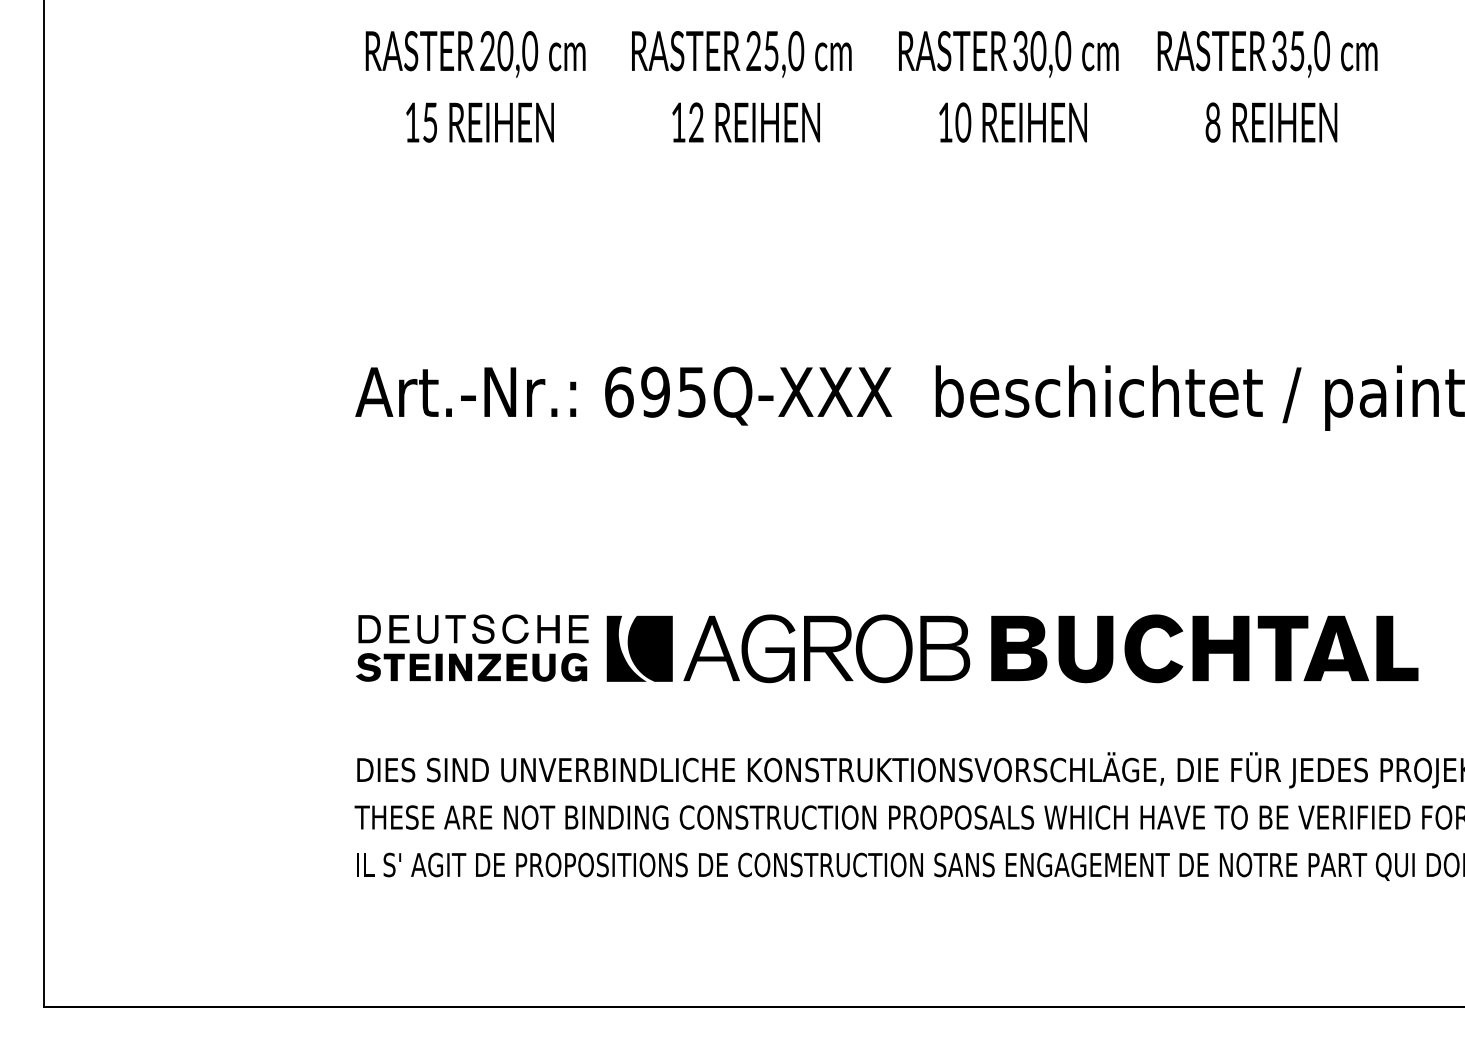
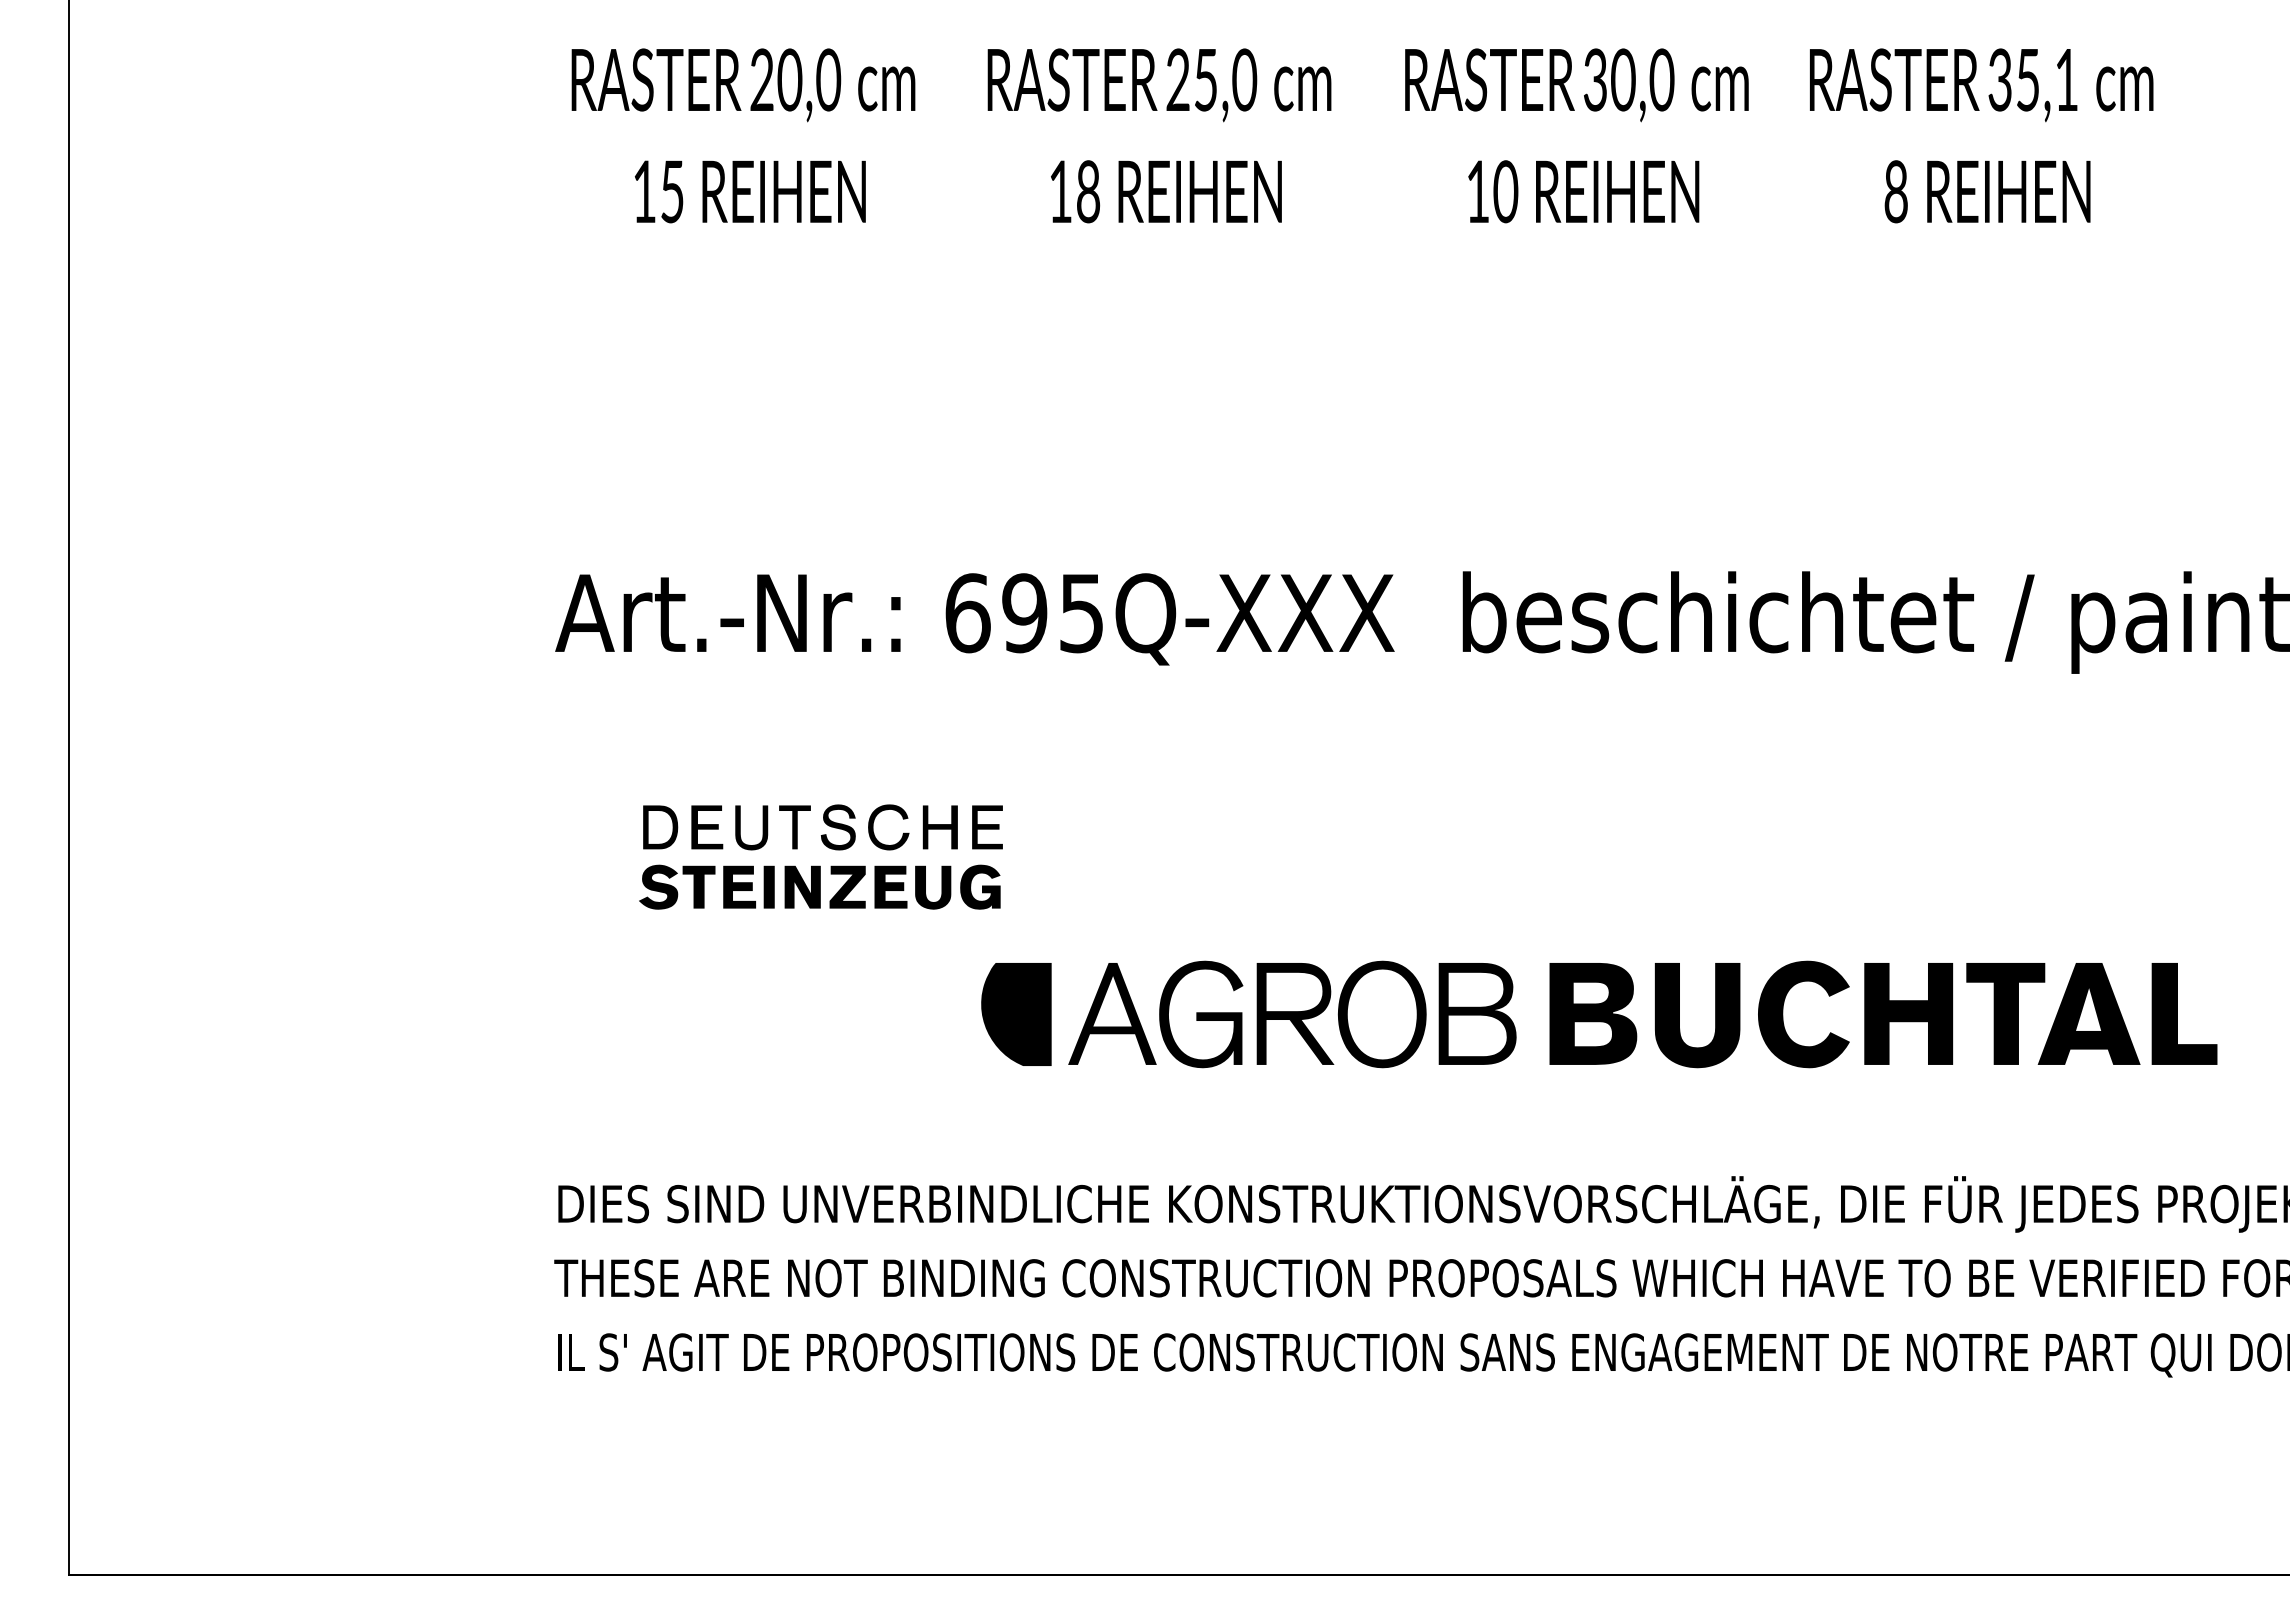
text: (1322, 51) -> (2067, 80), 35,0 -> 35,1
text: (696, 122) -> (1088, 191), 12 -> 18
fill: (626, 648) -> (979, 1013), removed
part: (471, 653) -> (819, 865), moved

